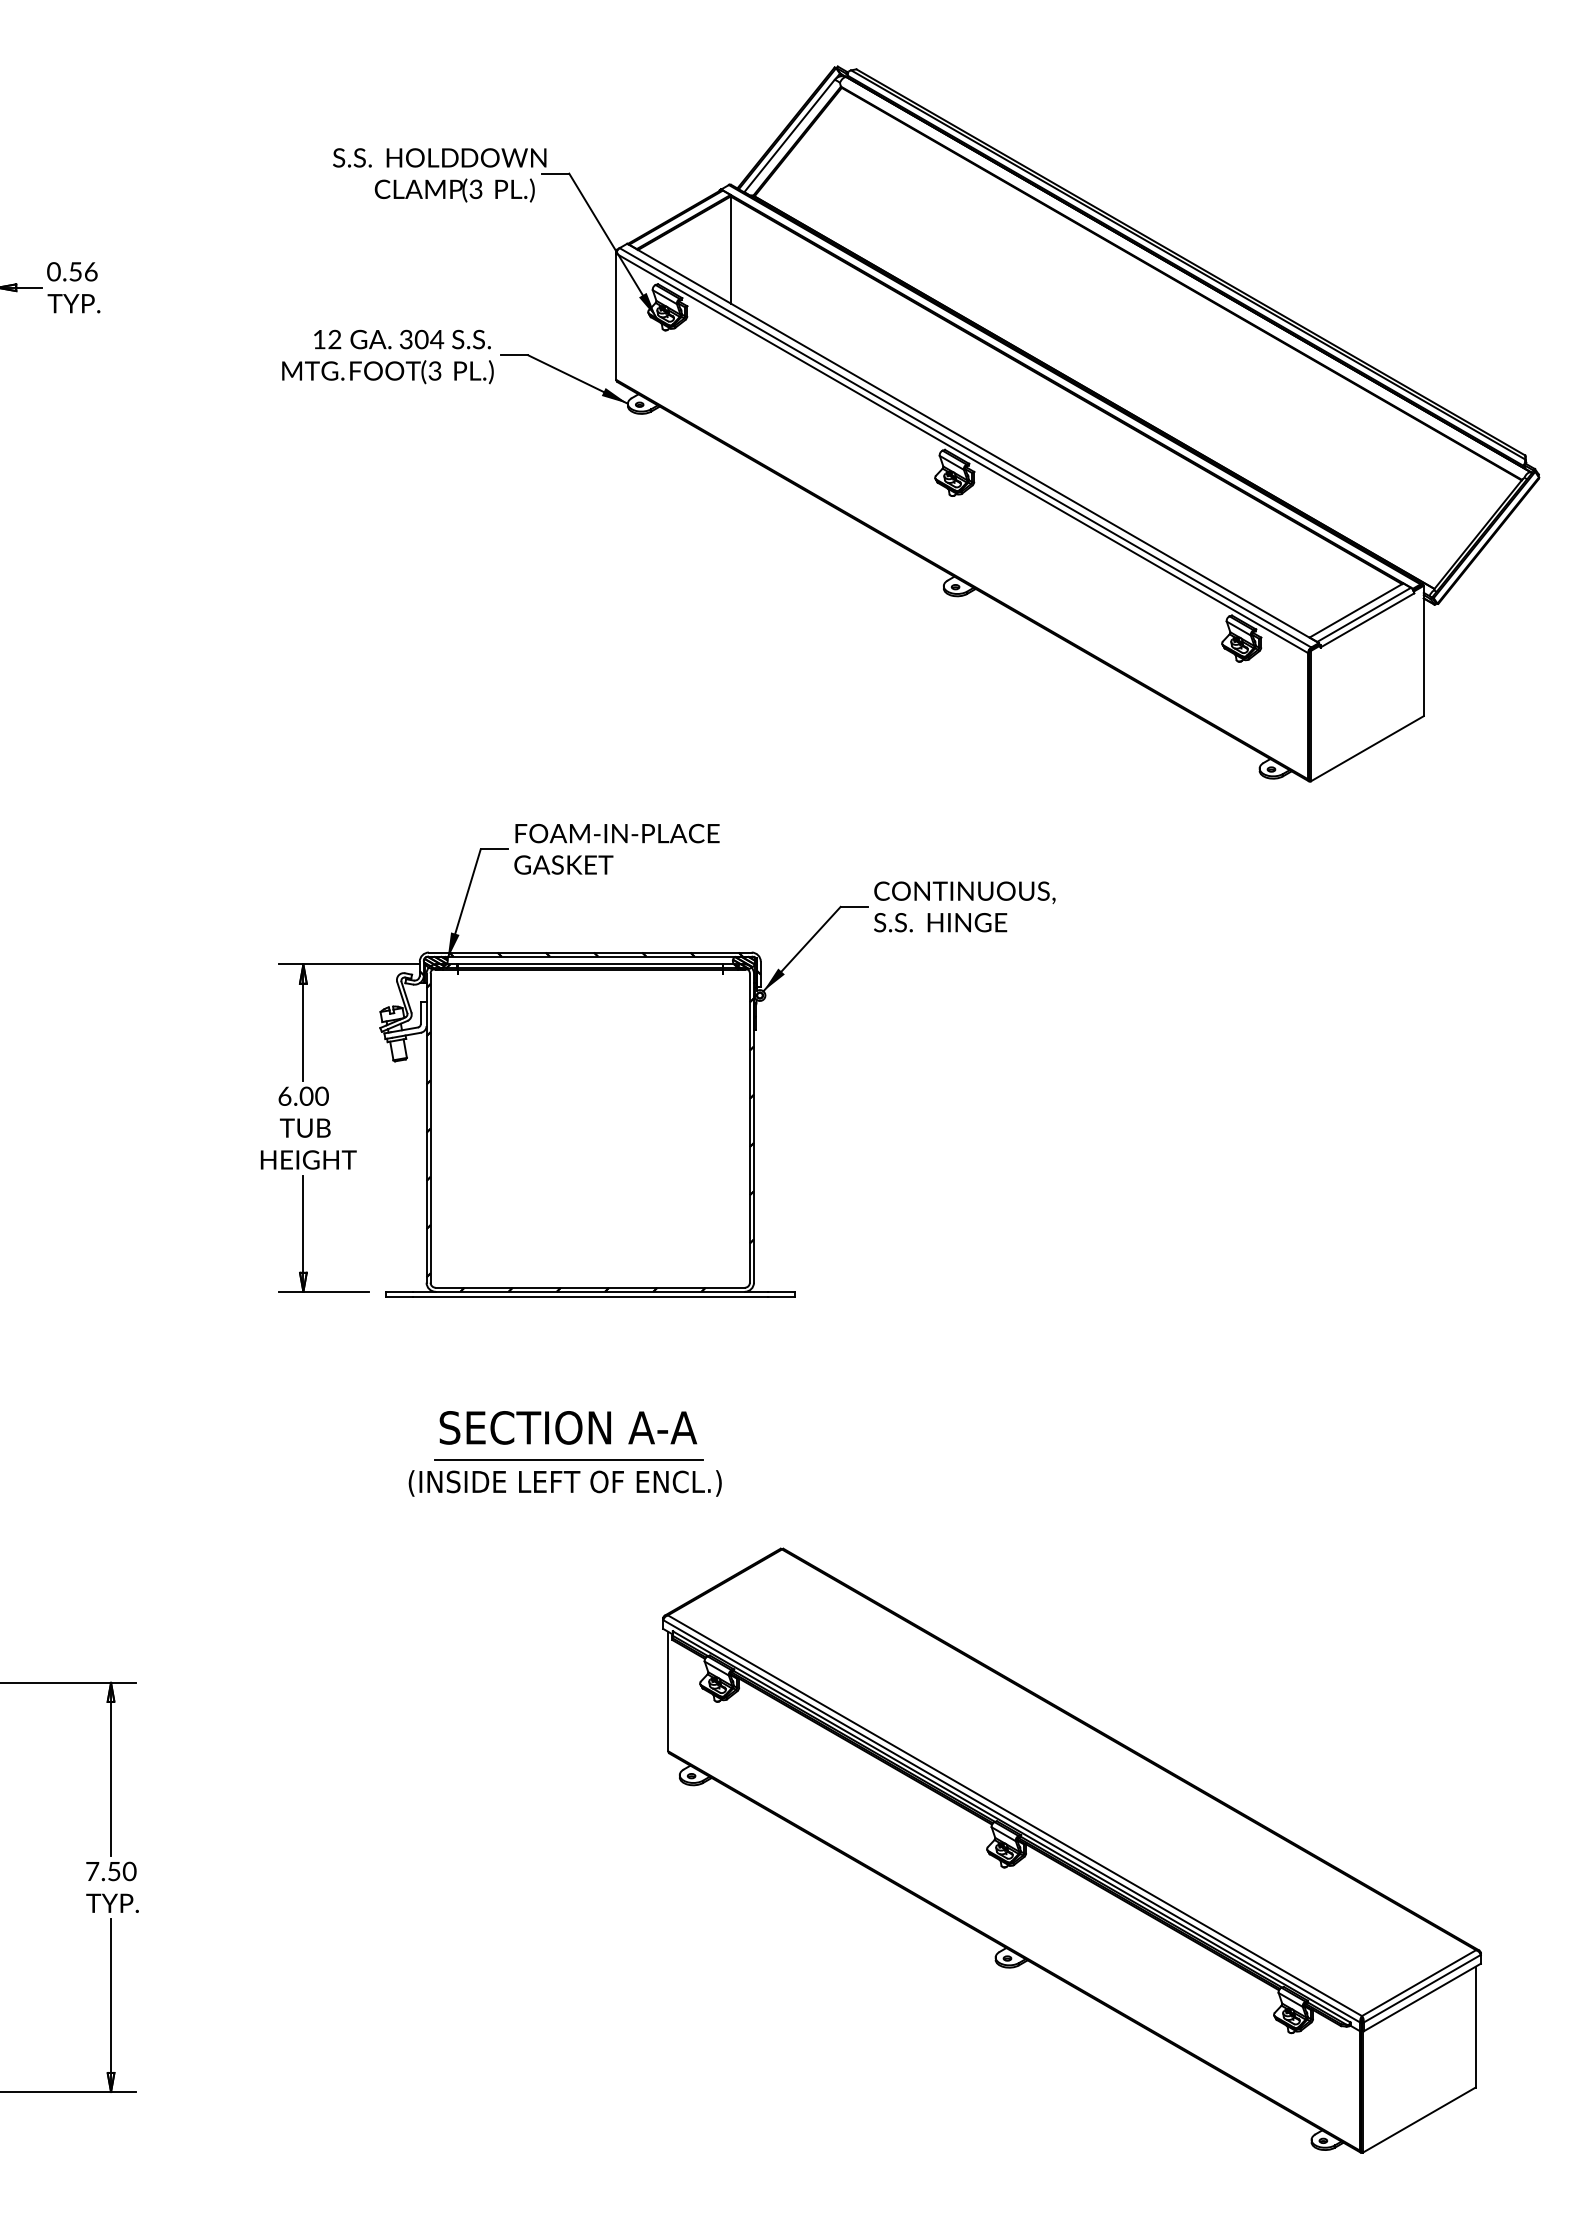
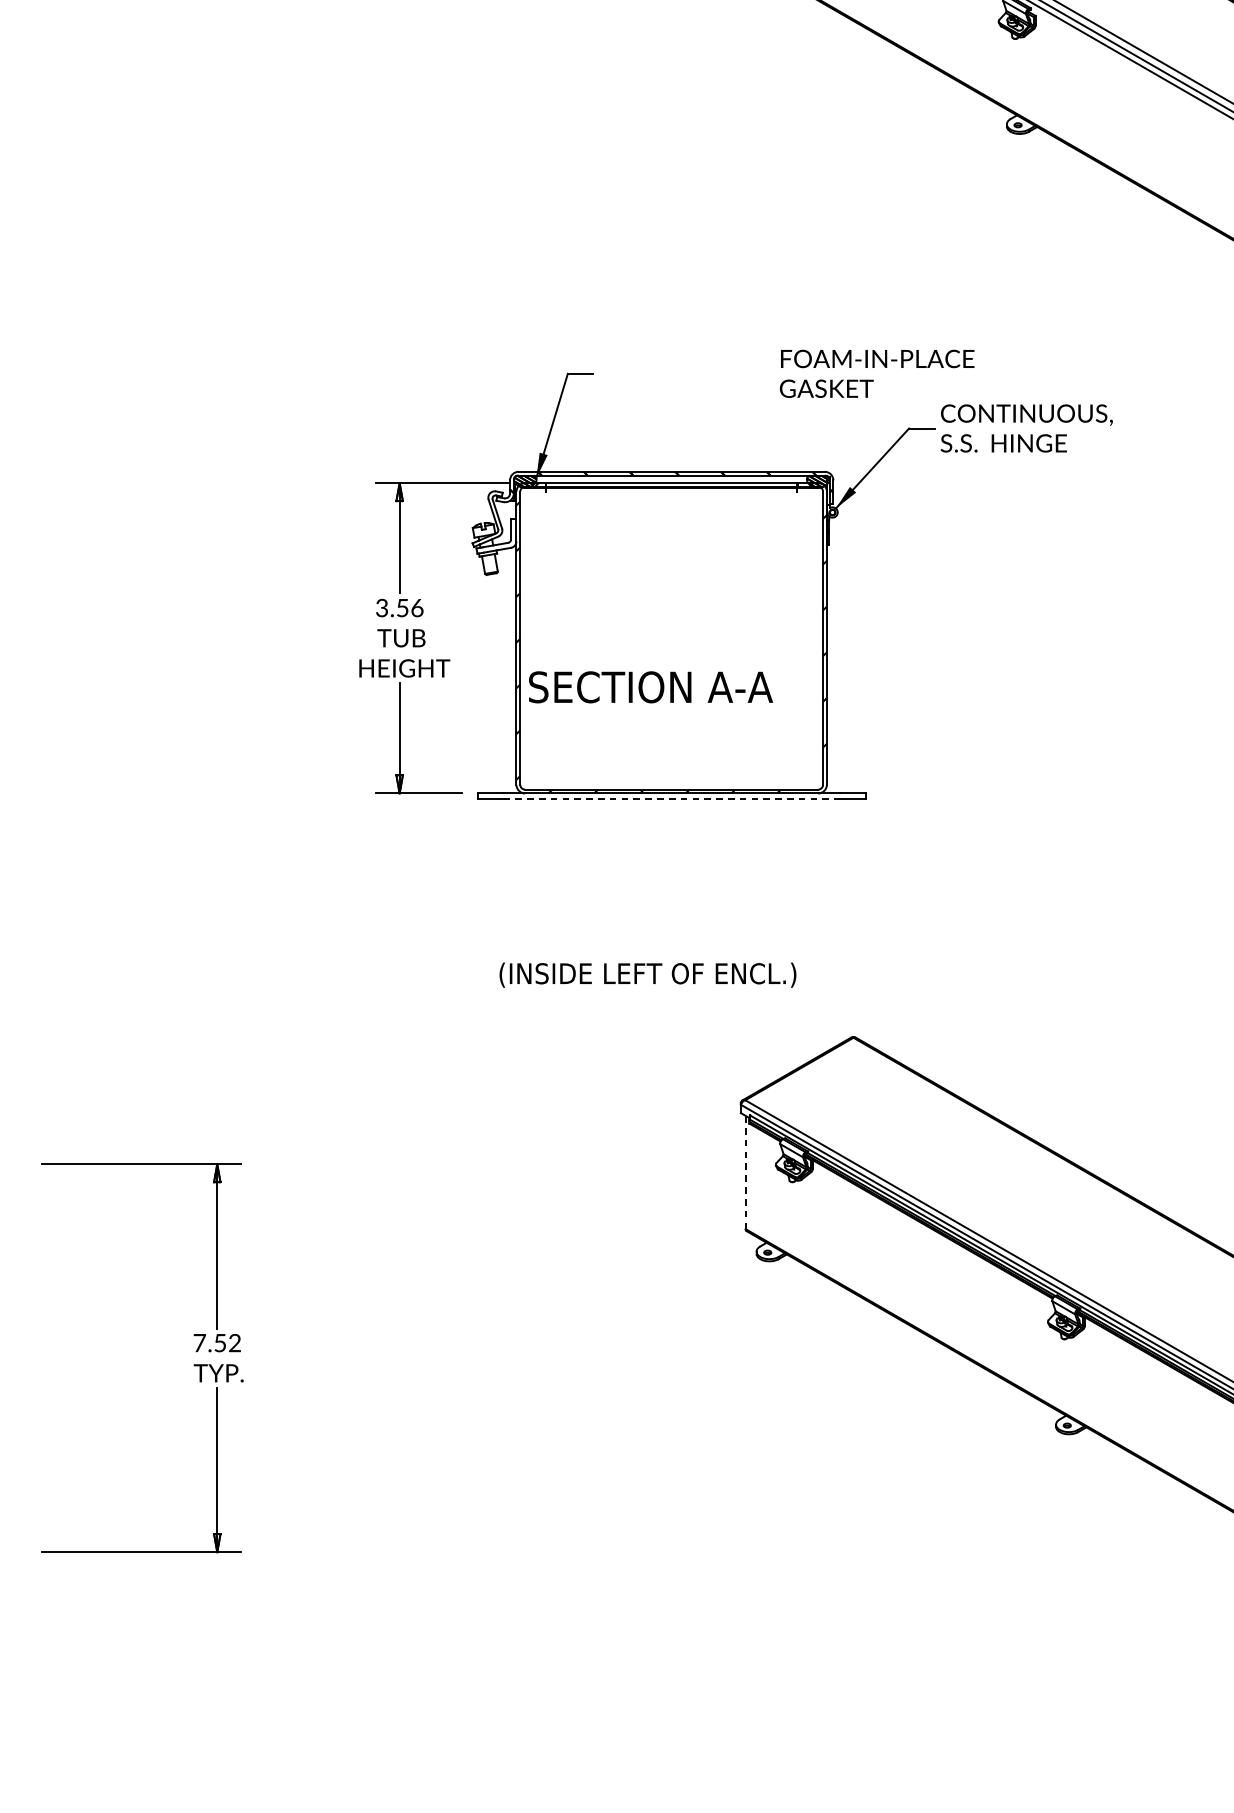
text: (616, 848) -> (876, 373), moved
text: (303, 1095) -> (399, 607), 6.00 -> 3.56
hatch: (589, 1127) -> (670, 637), removed
line: (590, 1297) -> (671, 798), solid -> dashed
text: (568, 1427) -> (651, 686), moved
line: (568, 1460) -> (651, 953), removed
line: (668, 1691) -> (745, 1172), solid -> dashed
text: (129, 1871) -> (234, 1343), 7.50 -> 7.52

